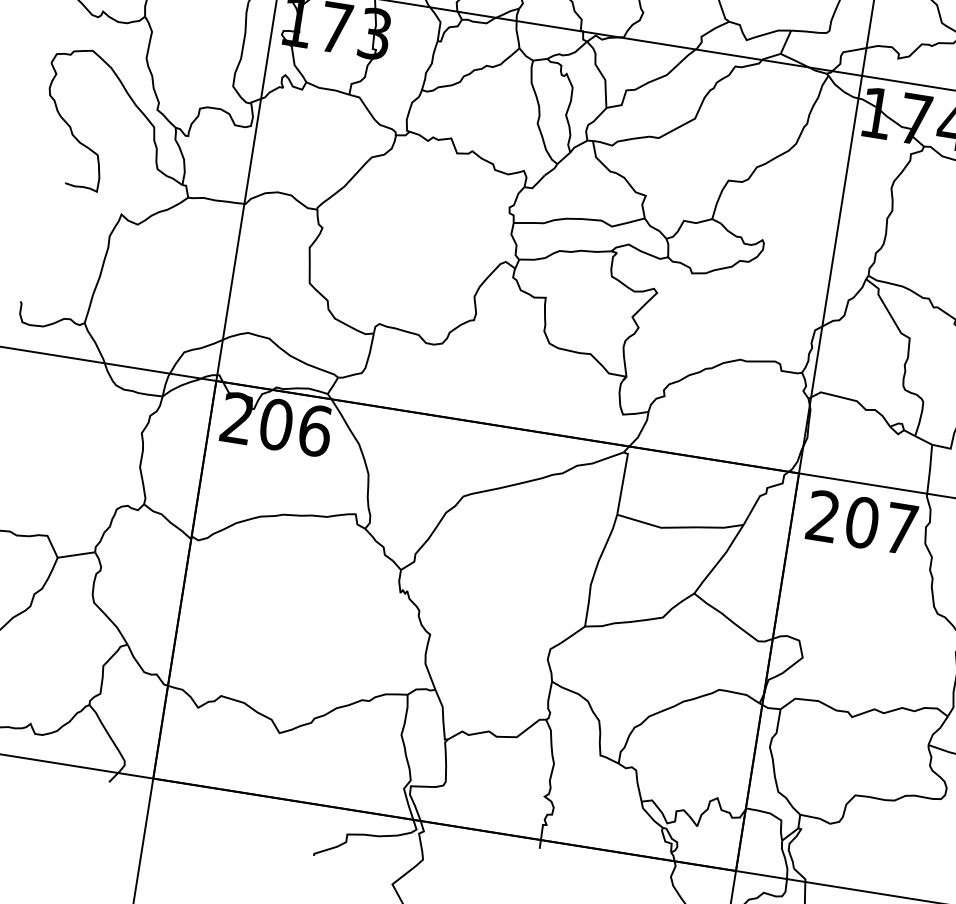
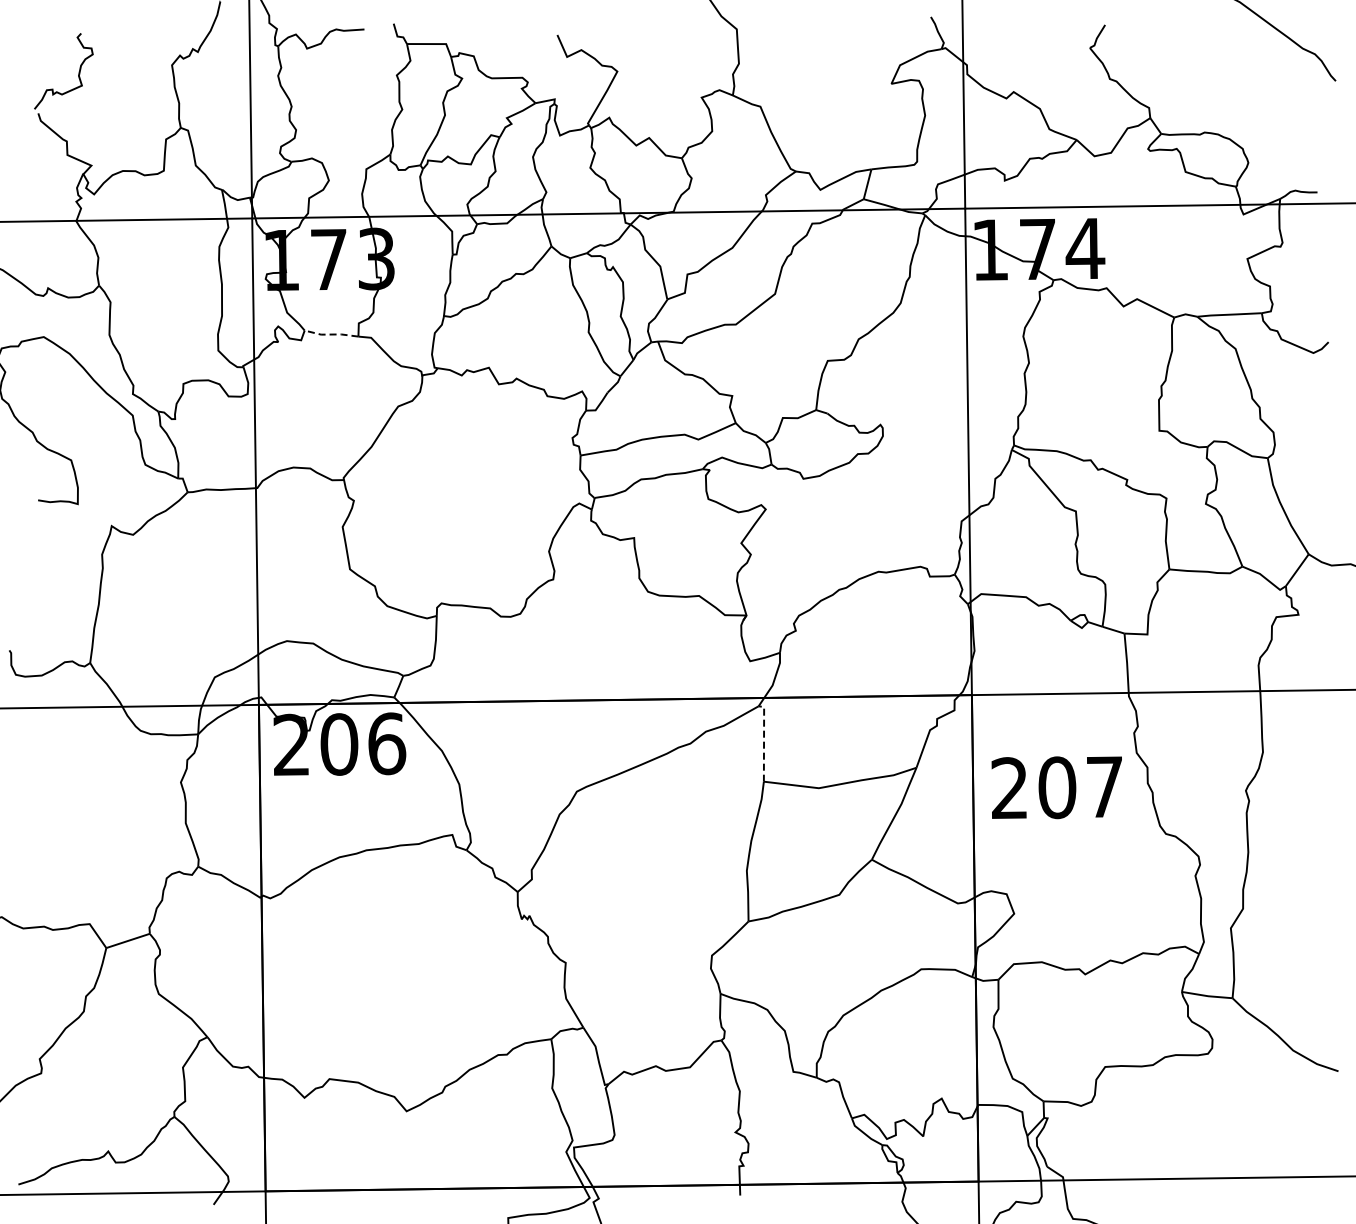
line: (327, 89) -> (331, 334), solid -> dashed
line: (623, 481) -> (764, 740), solid -> dashed
text: (861, 522) -> (1056, 787), moved

